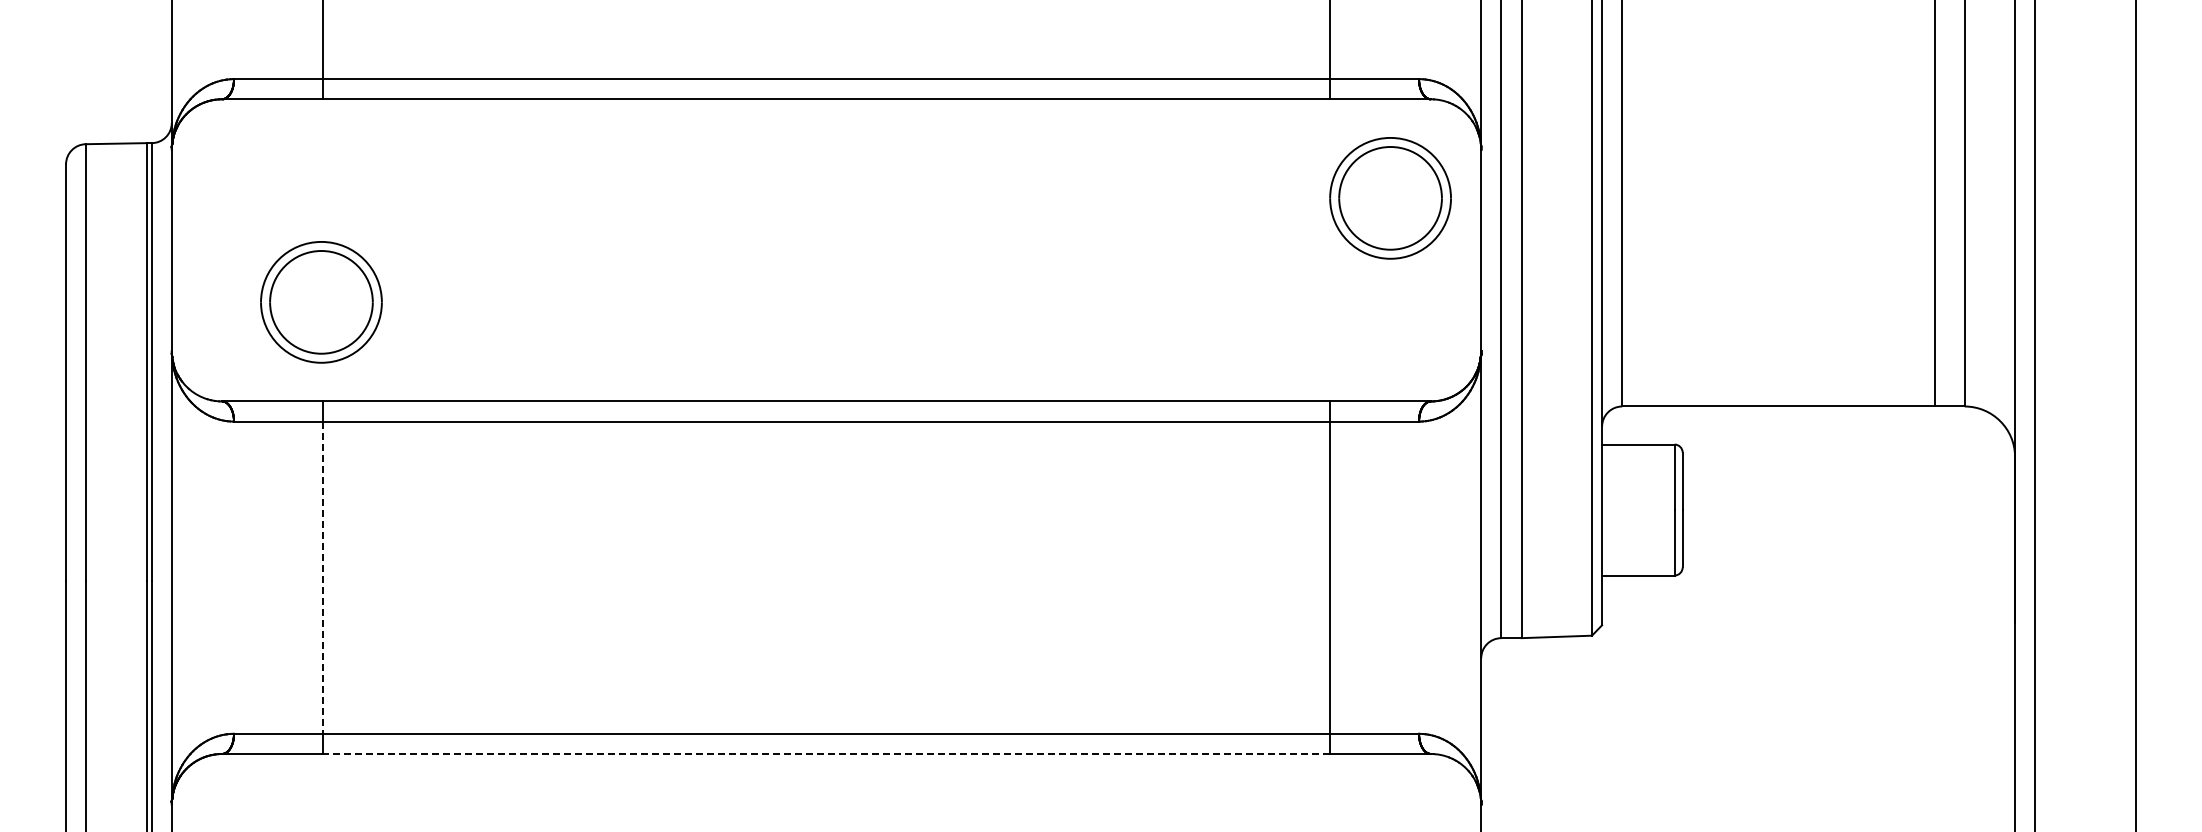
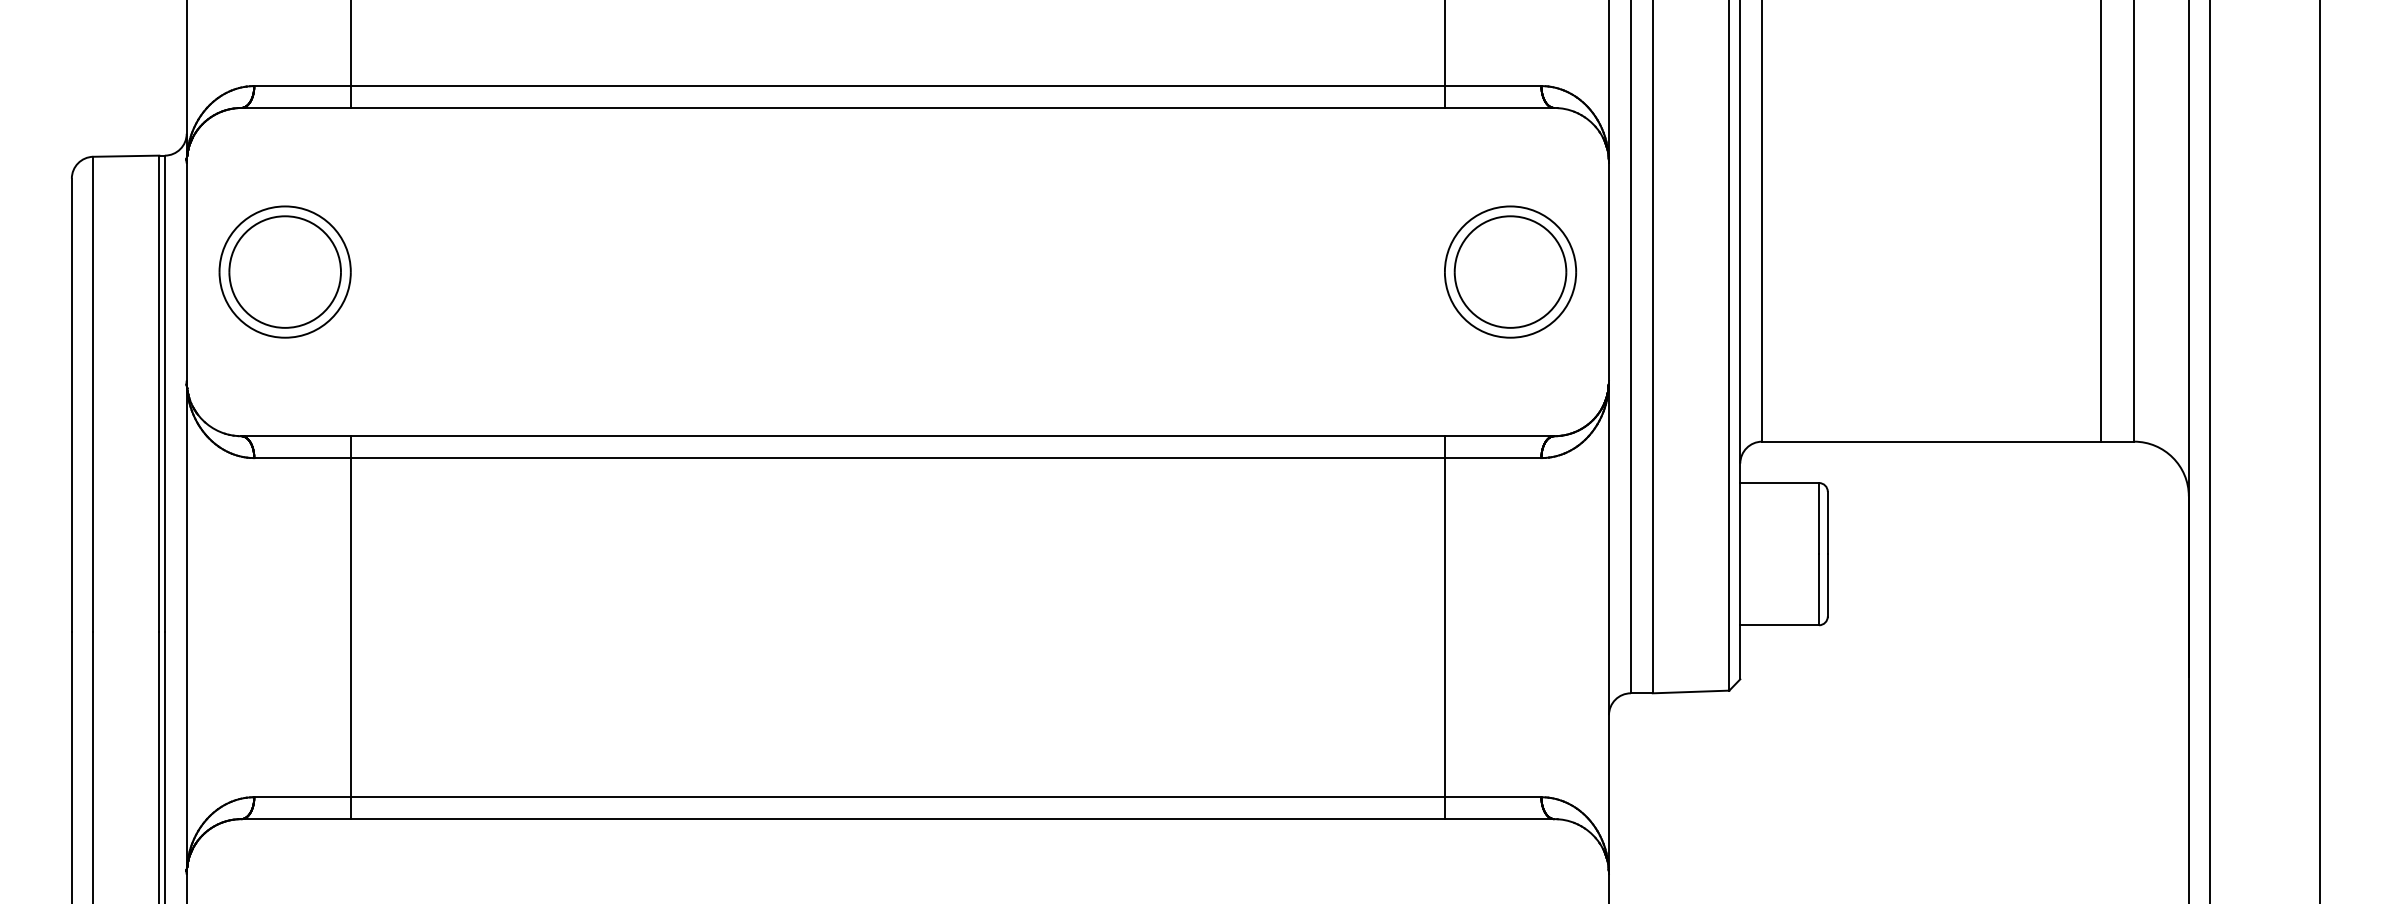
part: (1390, 198) -> (1510, 272), moved
part: (321, 302) -> (285, 272), moved
line: (322, 578) -> (350, 628), dashed -> solid
line: (826, 753) -> (897, 818), dashed -> solid

